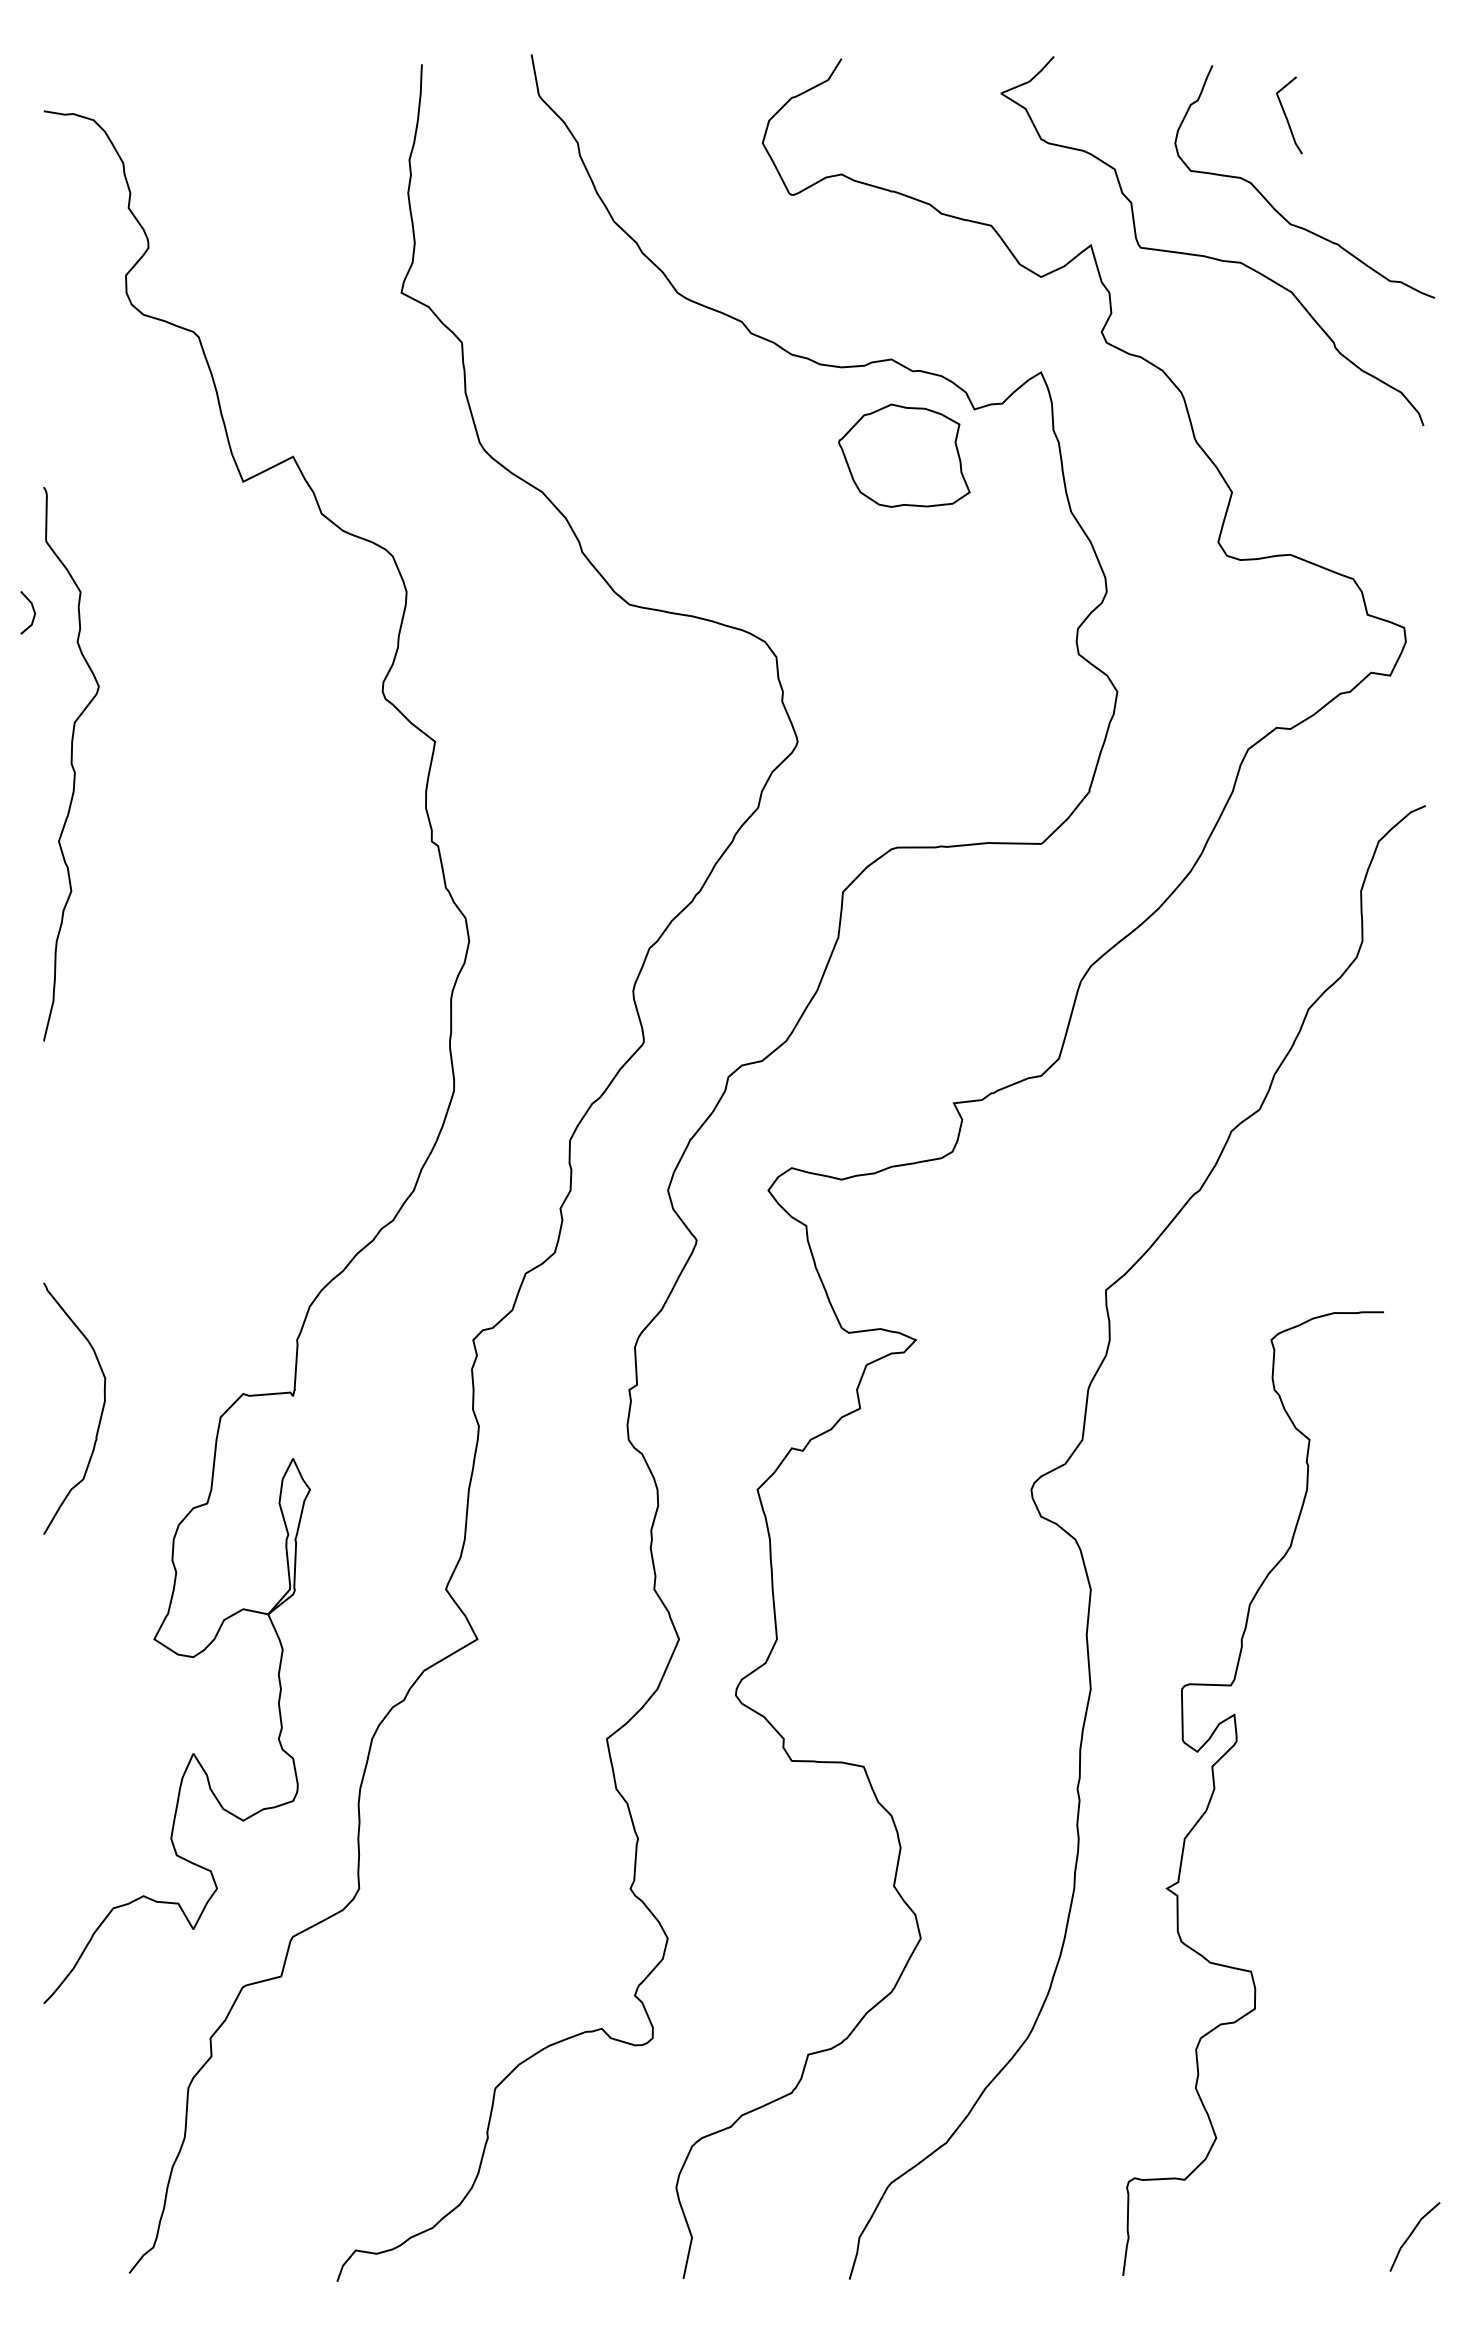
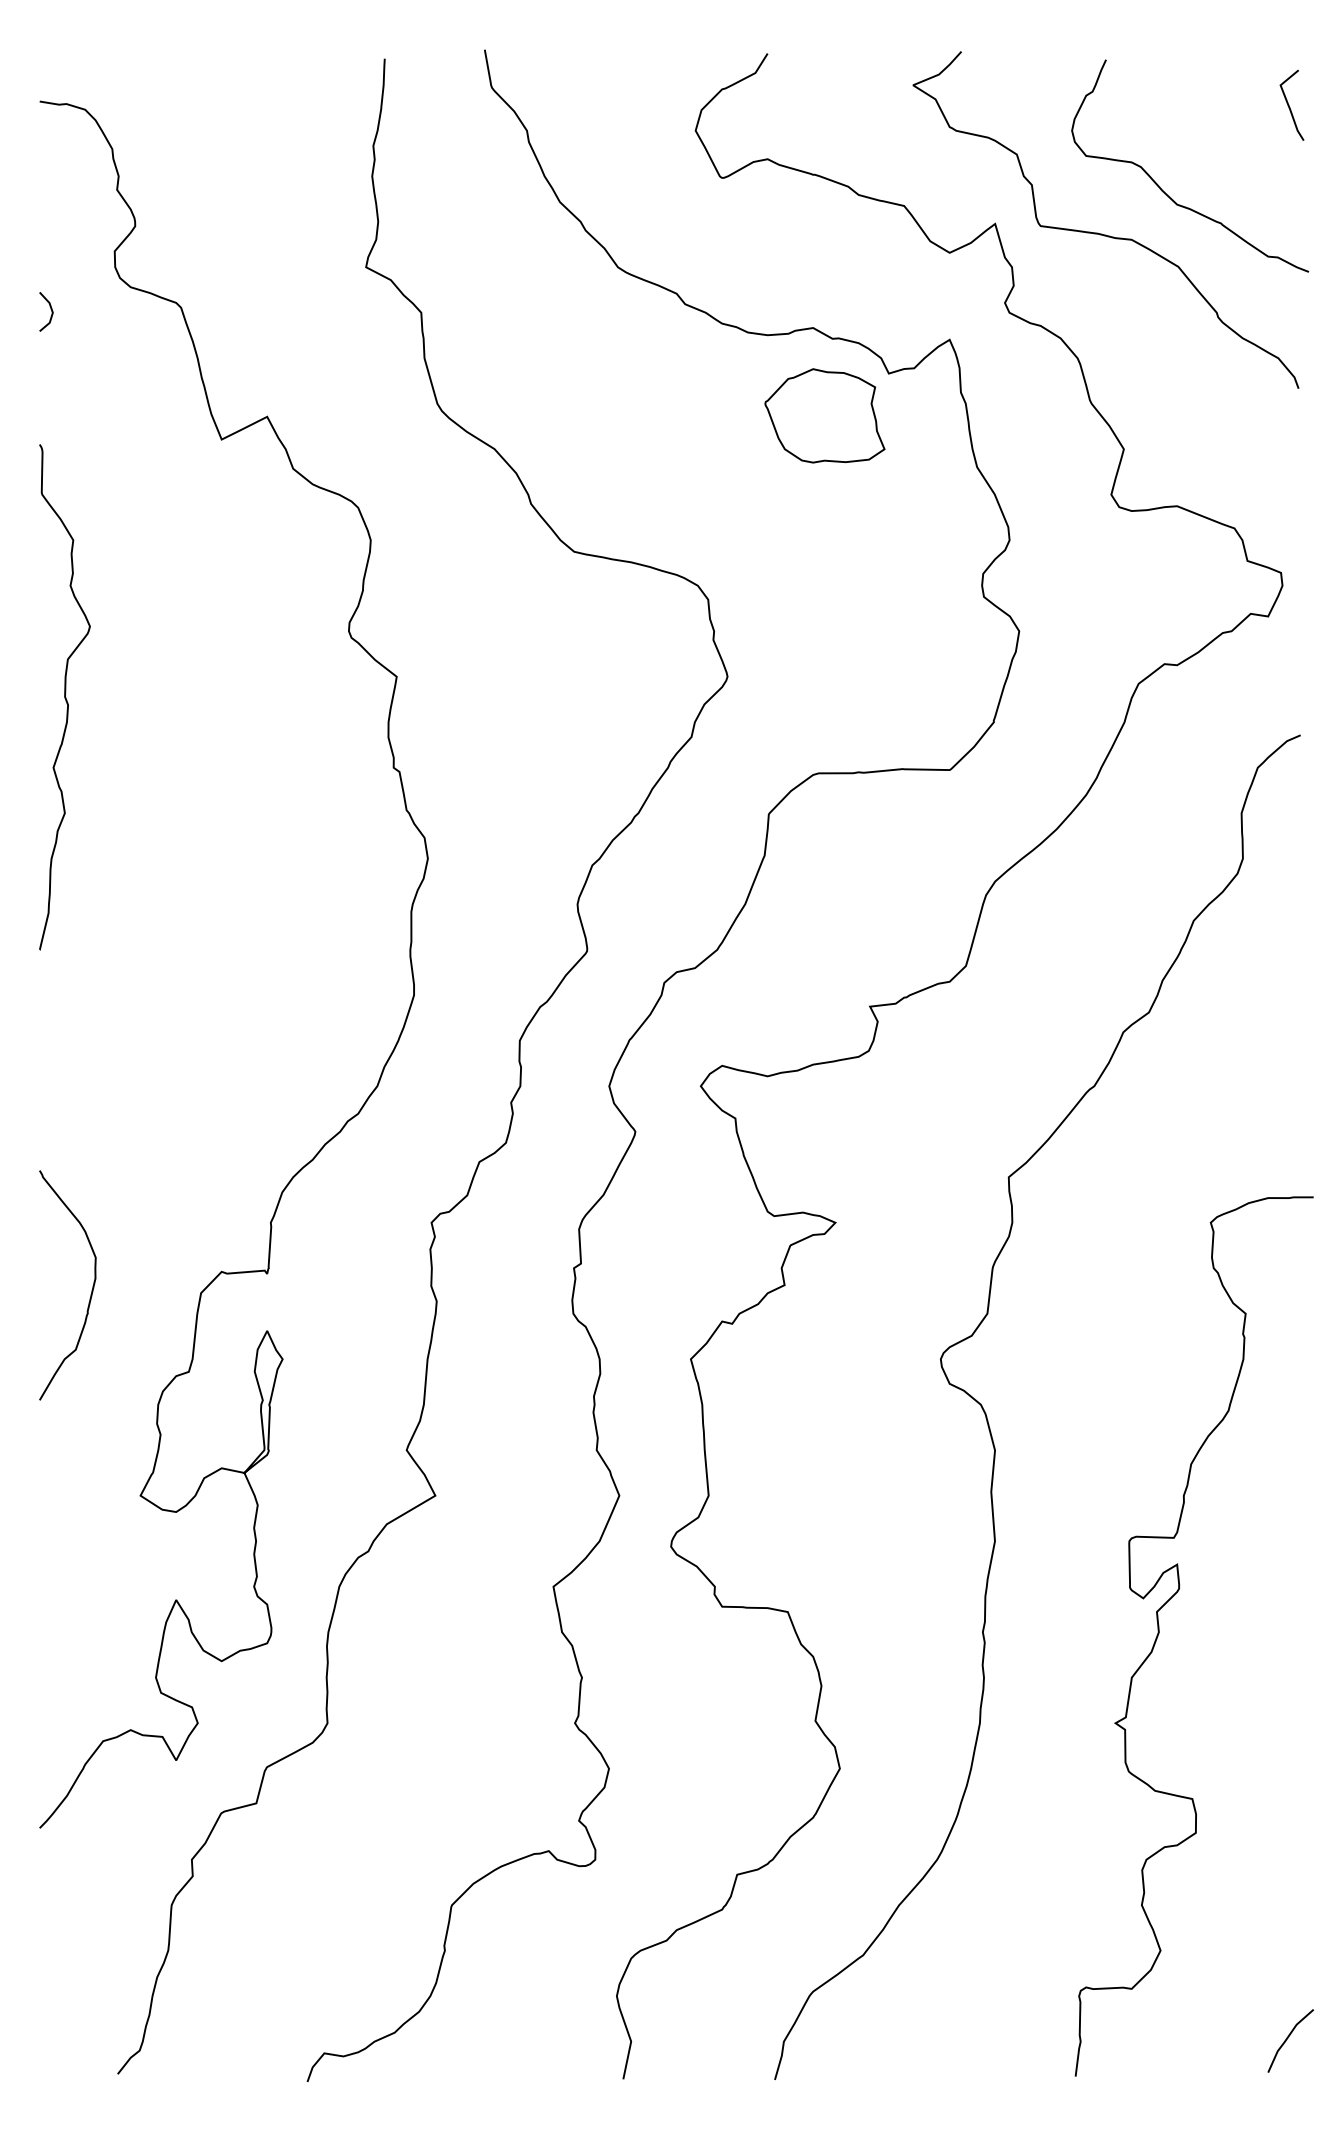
curve: (1286, 115) -> (1289, 105), moved
line: (32, 609) -> (50, 308), moved
curve: (1215, 1789) -> (1159, 1632), moved

